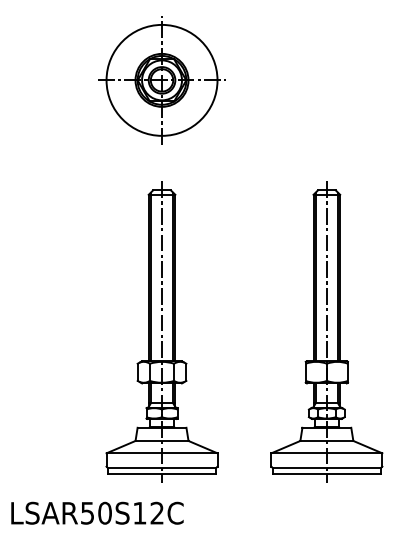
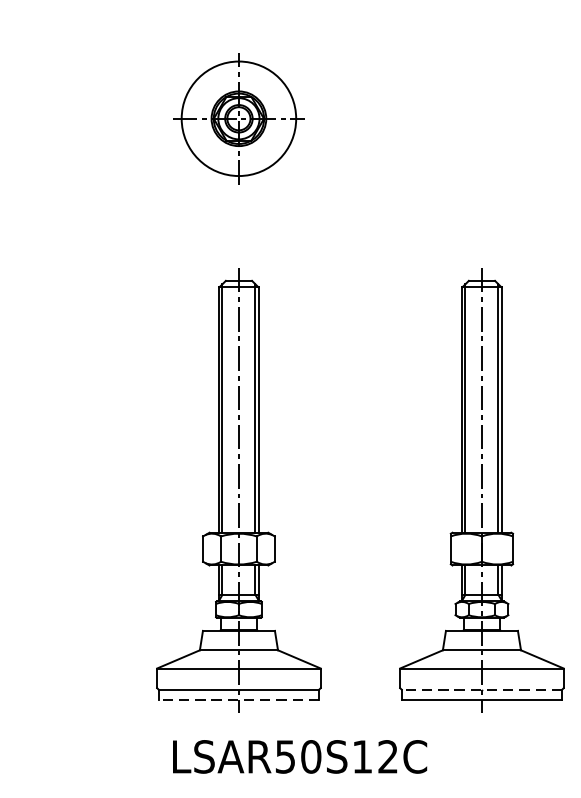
part: (161, 80) -> (238, 118), size x0.7
line: (326, 467) -> (481, 689), solid -> dashed
line: (161, 474) -> (238, 699), solid -> dashed
text: (97, 512) -> (300, 755), moved

